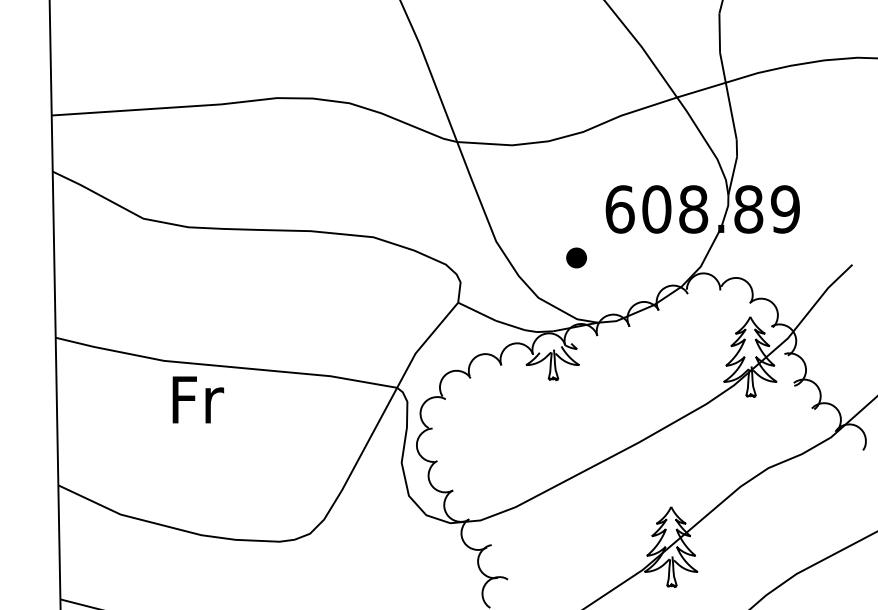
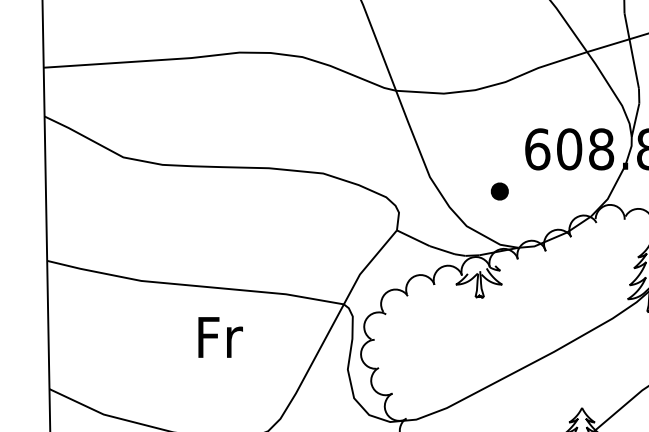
text: (198, 399) -> (220, 337), moved

